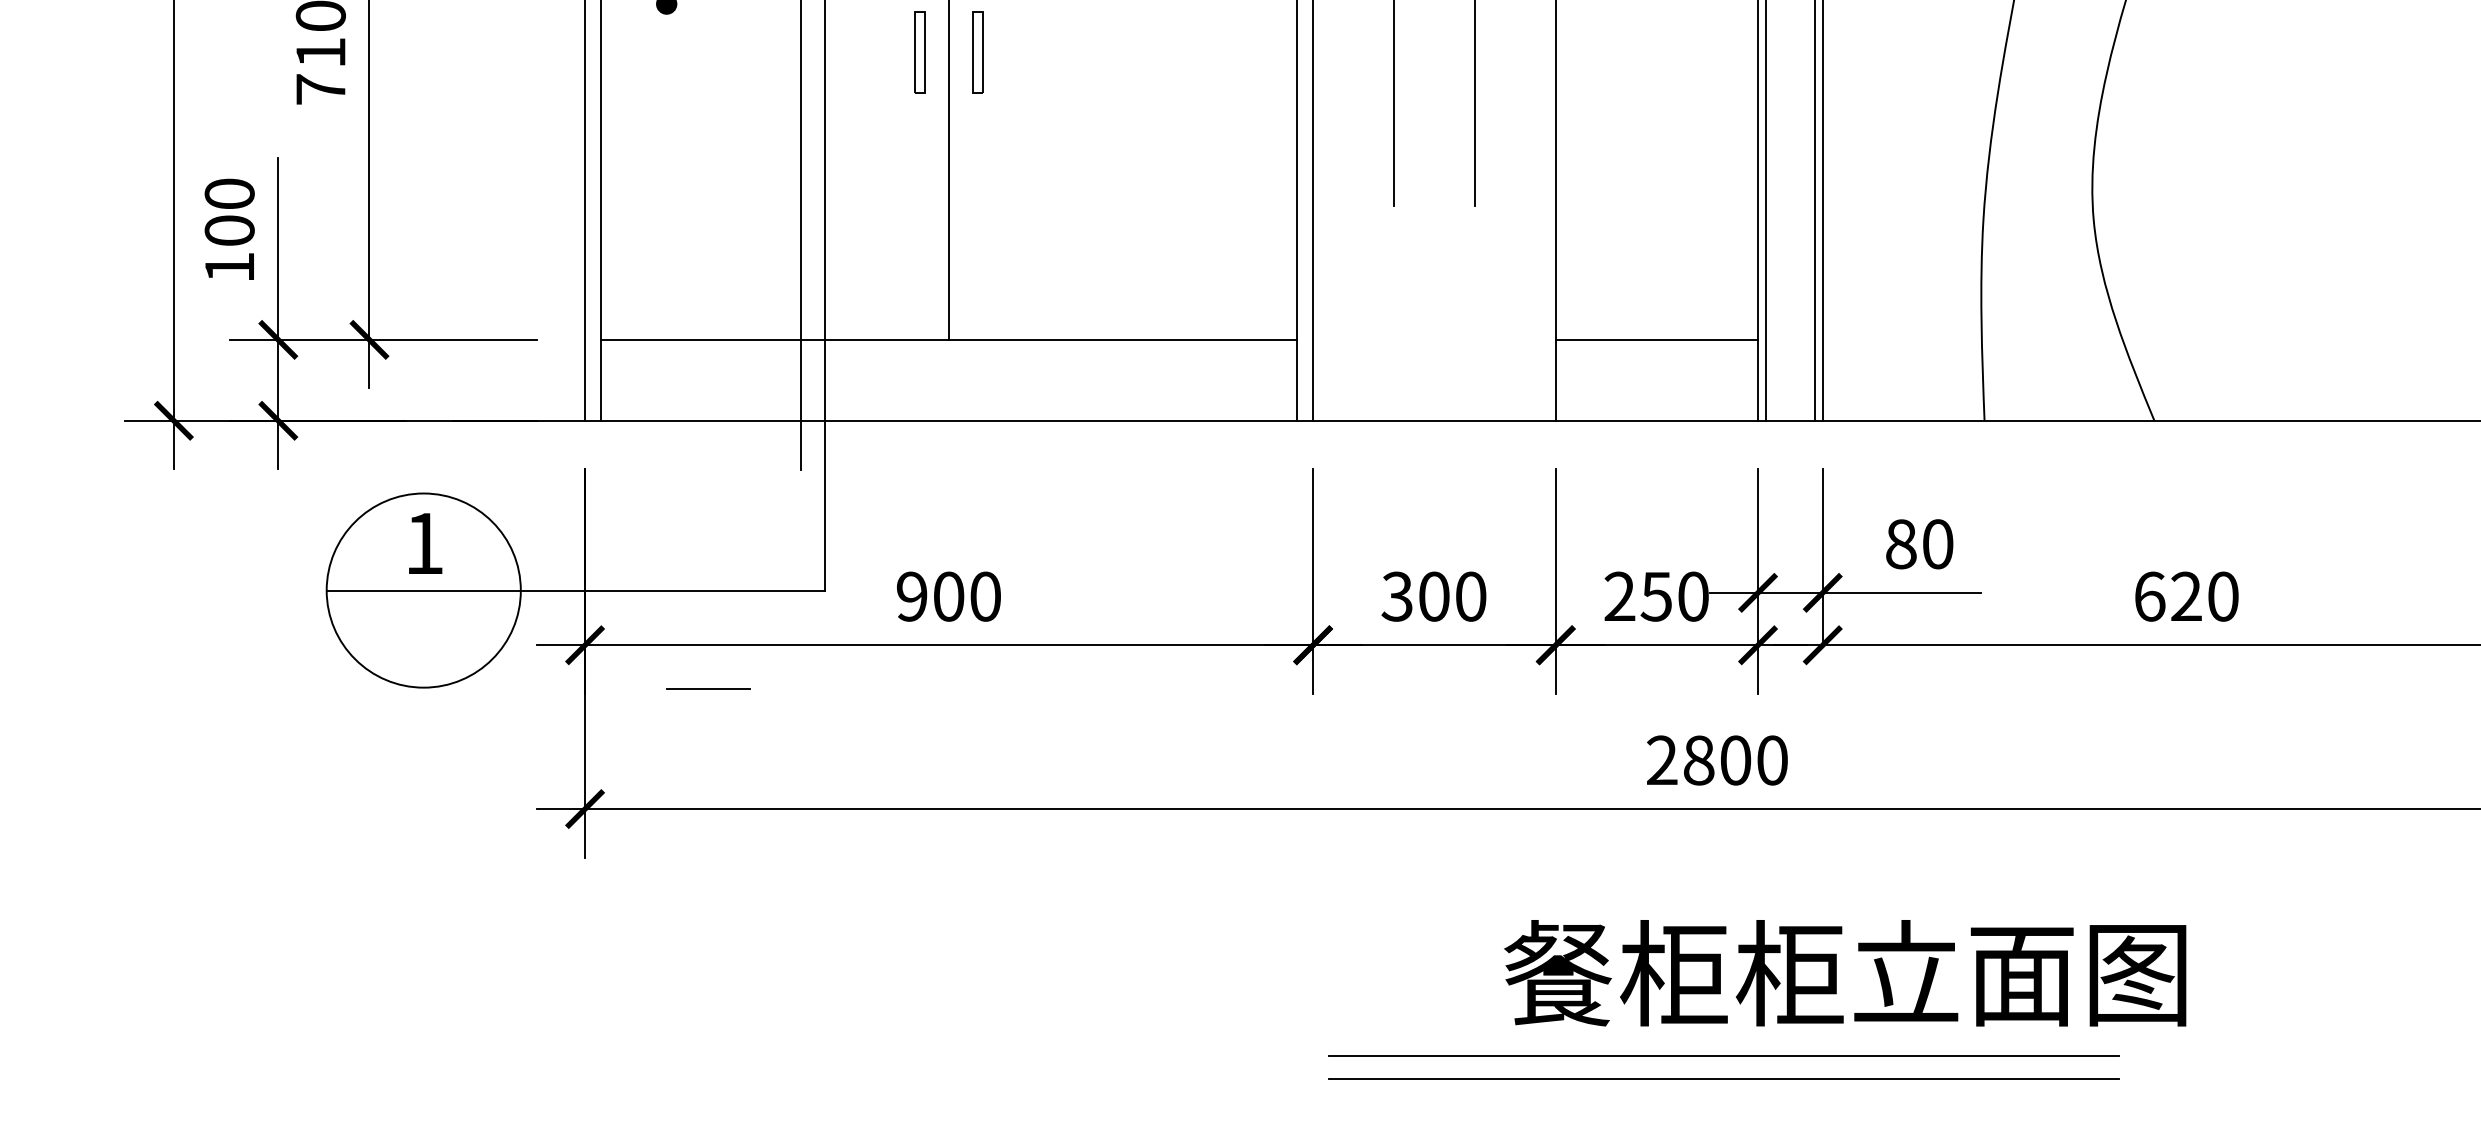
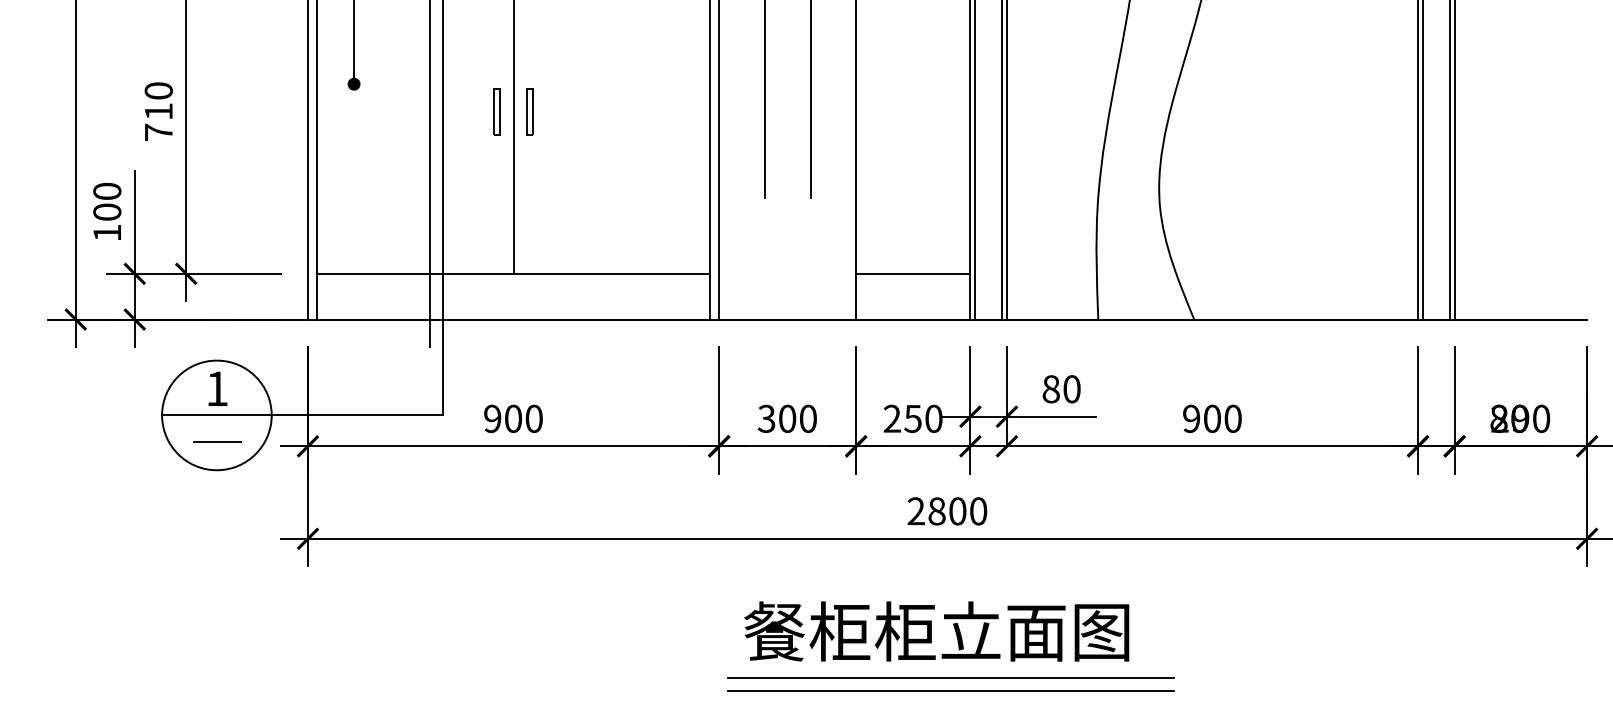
text: (2167, 596) -> (1201, 418), 620 -> 900
line: (708, 688) -> (217, 441), moved
text: (1844, 973) -> (936, 631), moved

